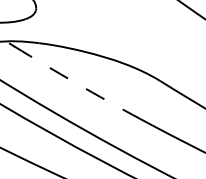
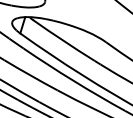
arc: (76, 82) -> (63, 40), dashed -> solid

